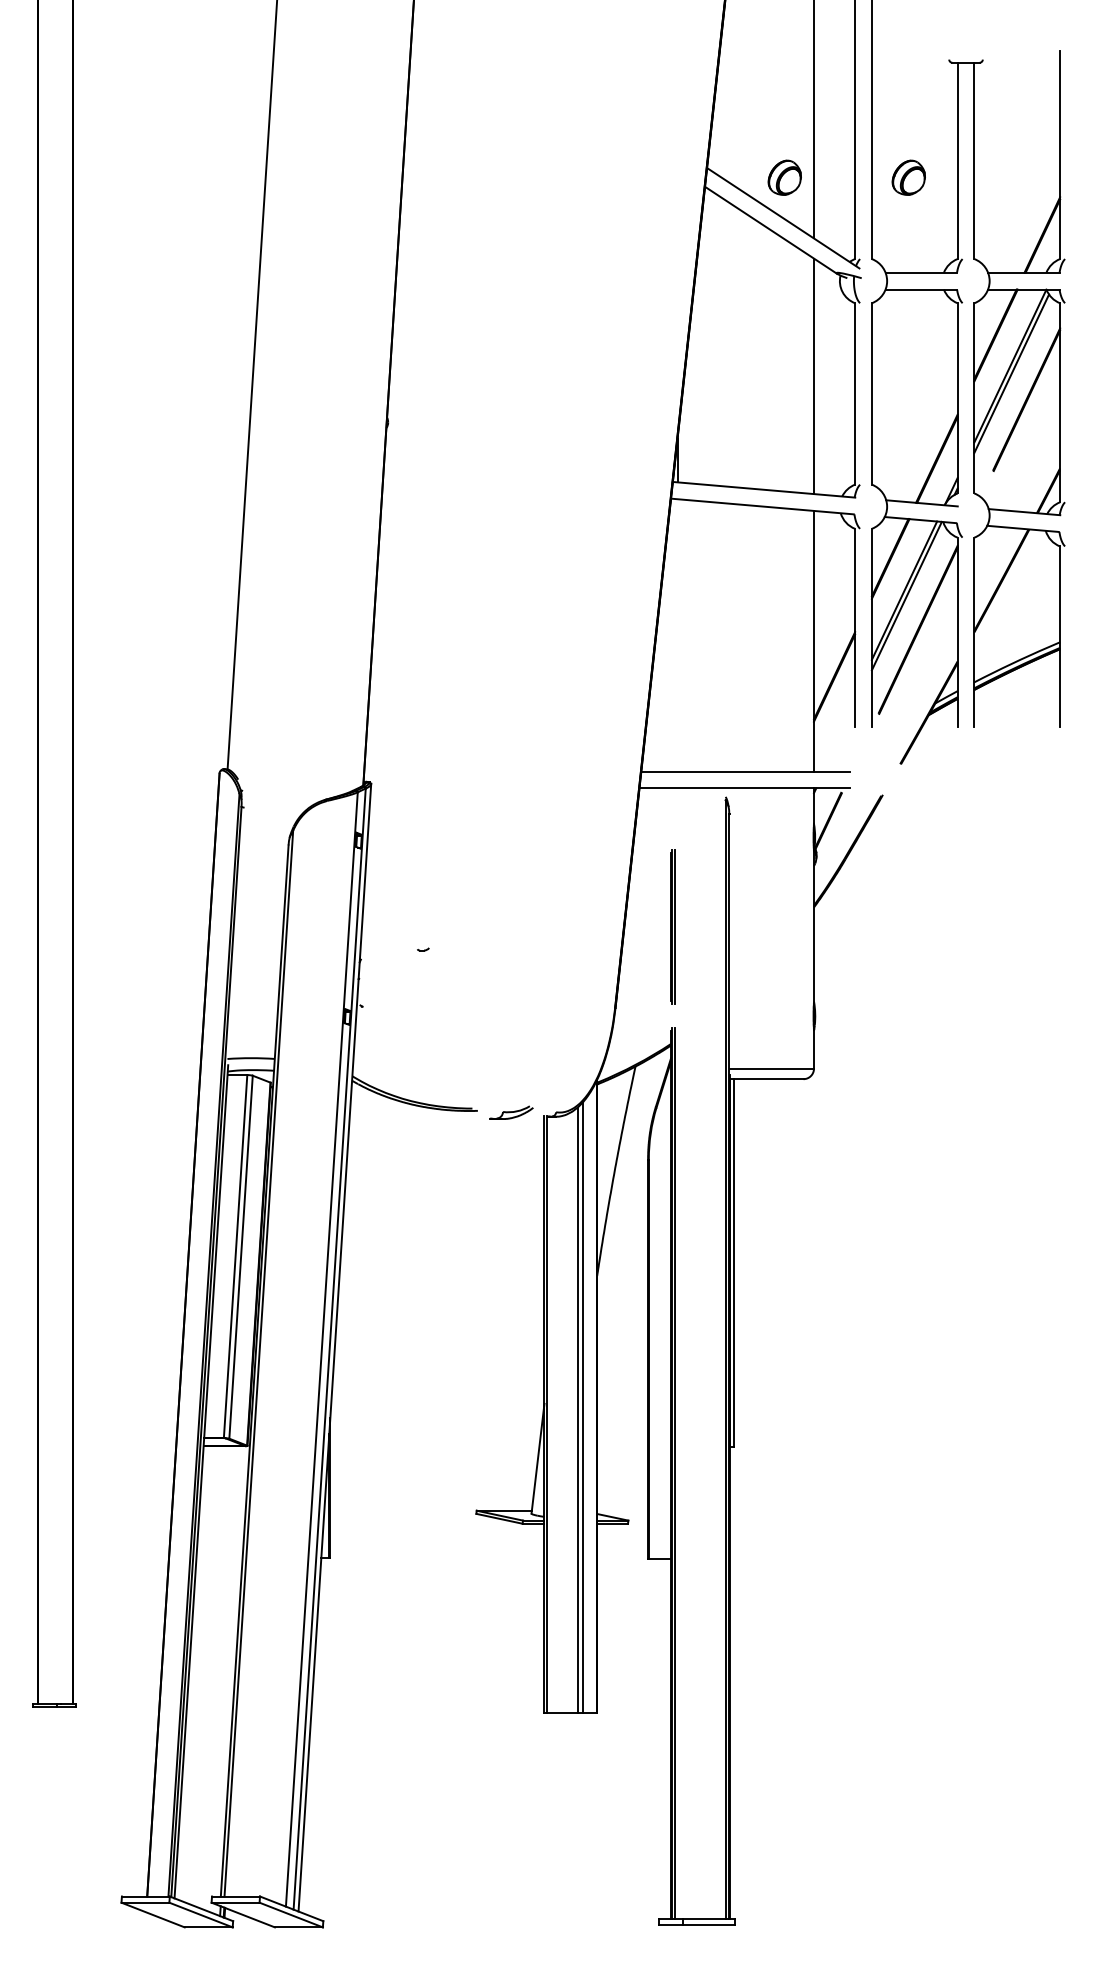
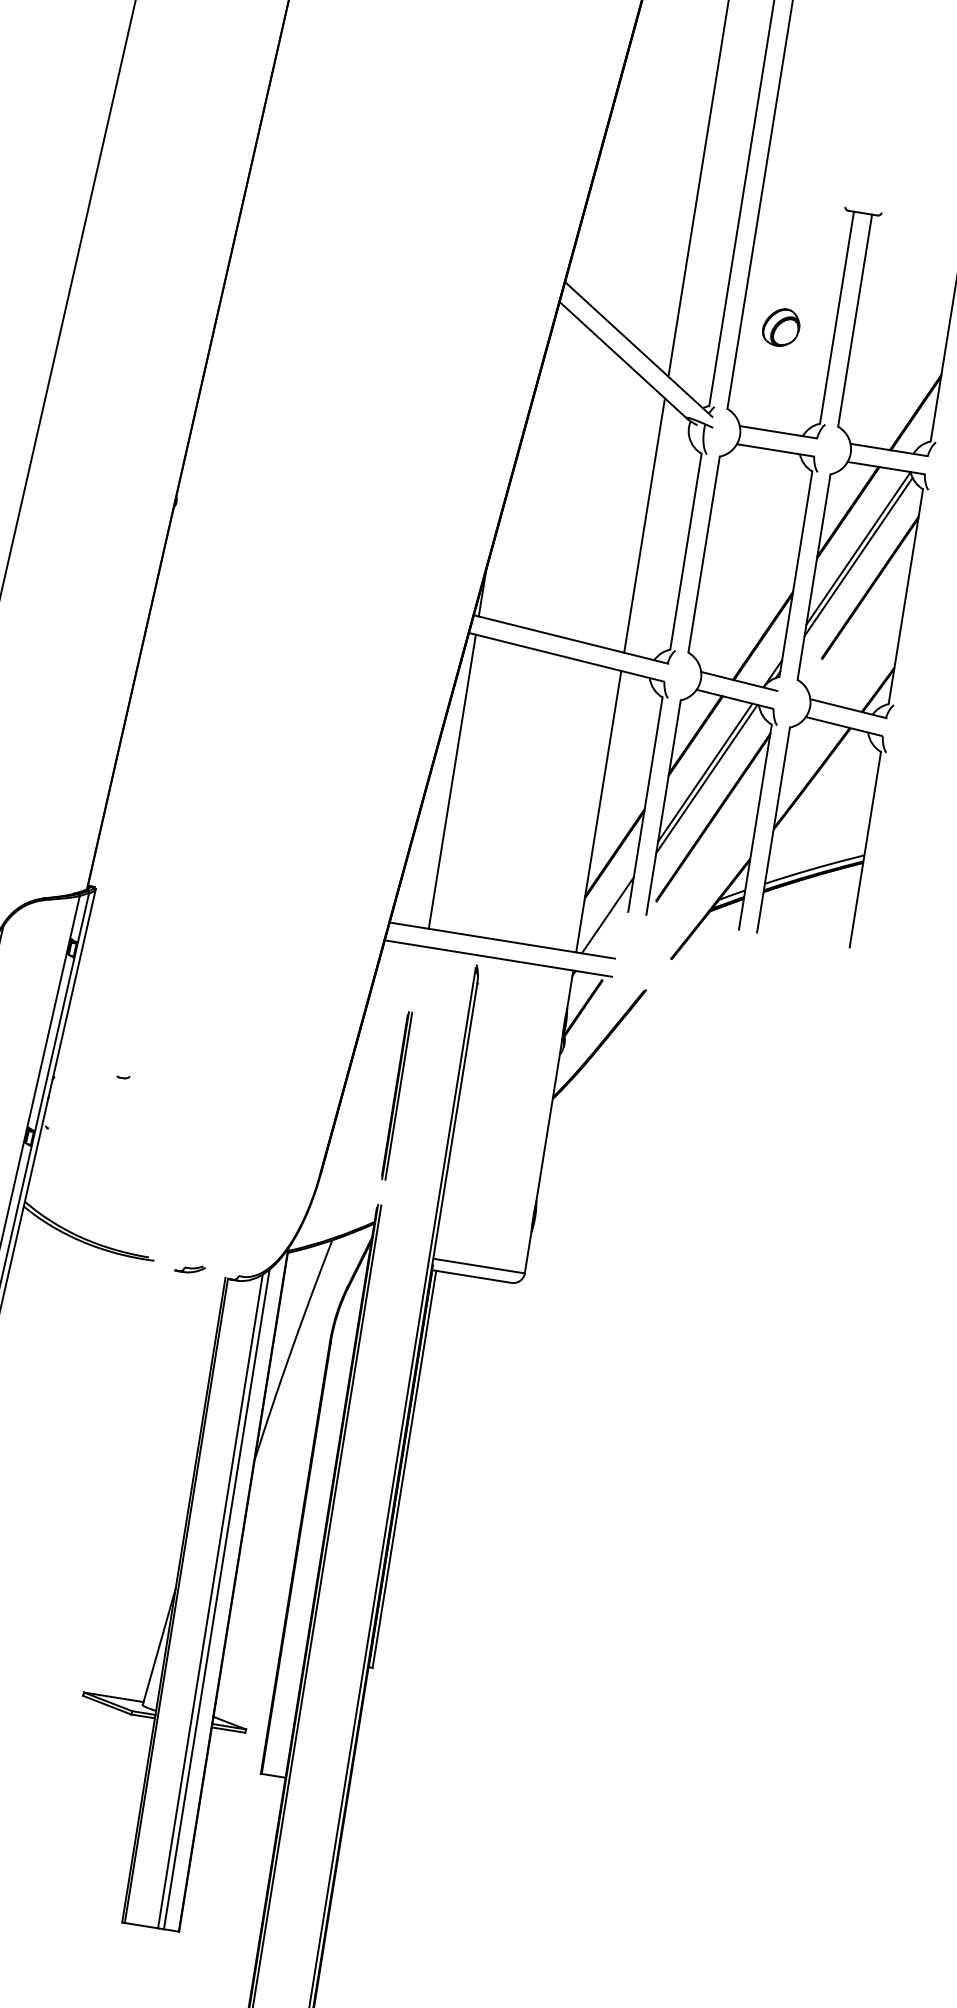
part: (784, 177) -> (647, 305), removed
line: (677, 635) -> (452, 781), added
line: (837, 733) -> (608, 915), added
part: (511, 1112) -> (190, 1268), size x0.62

